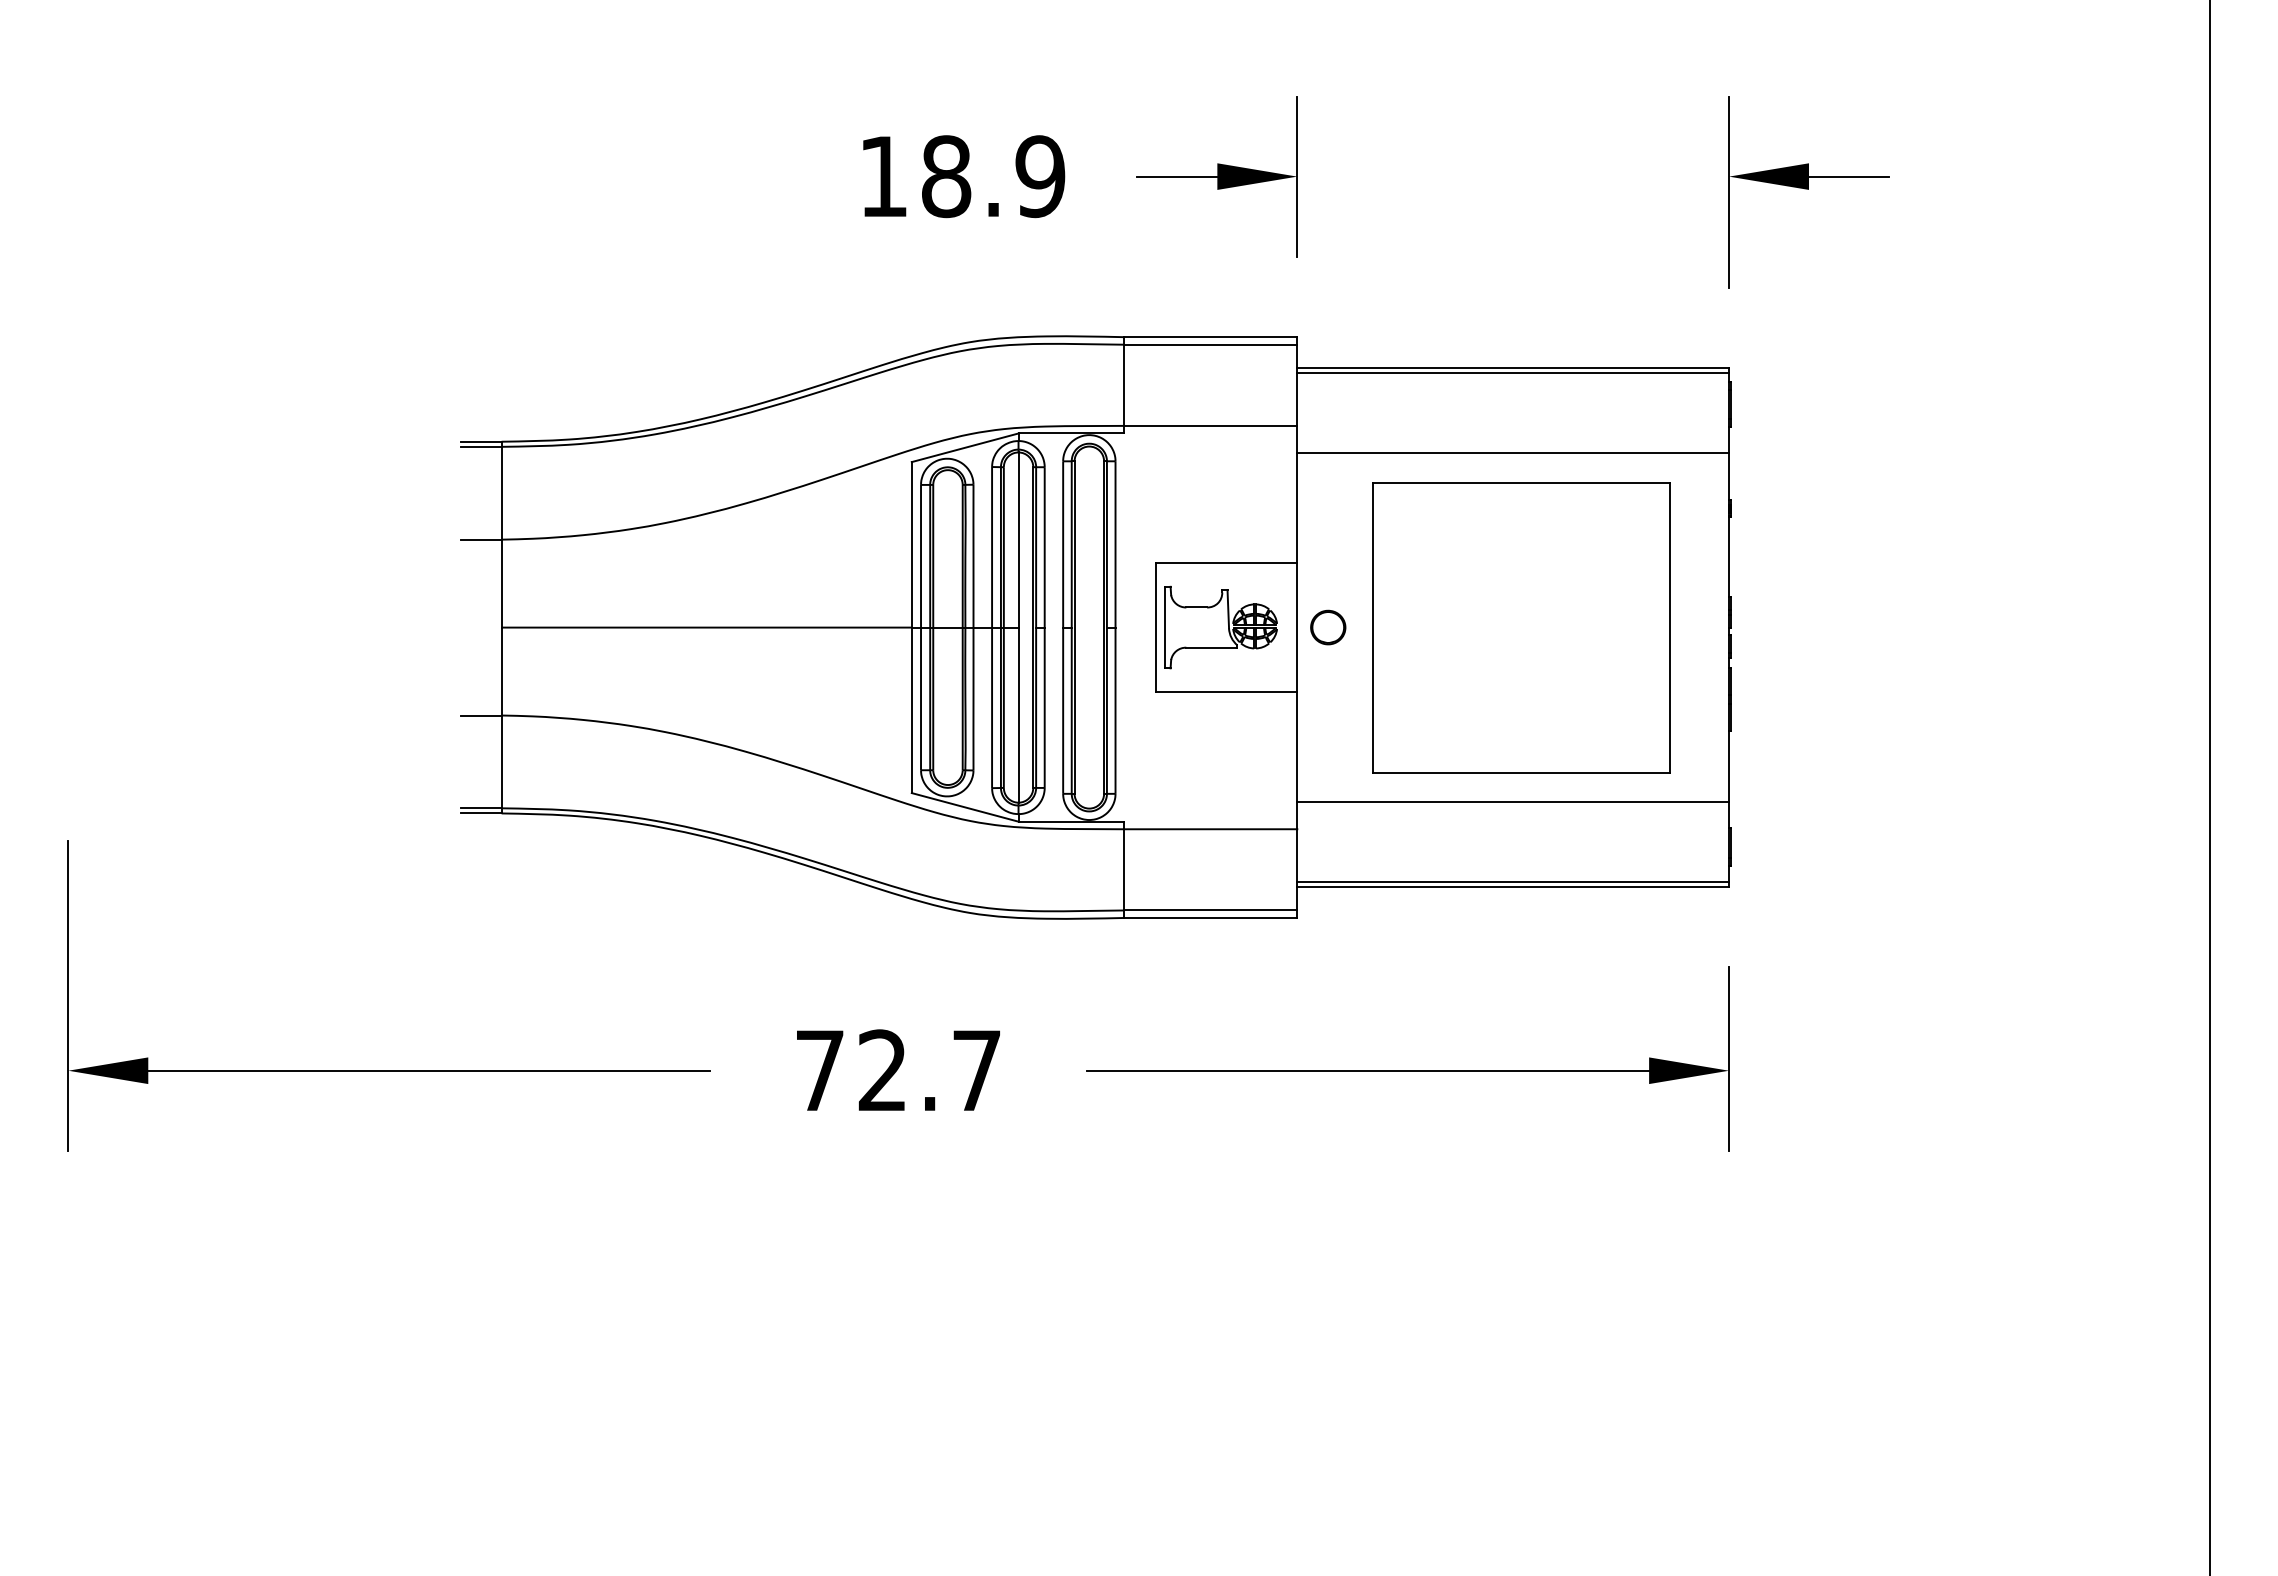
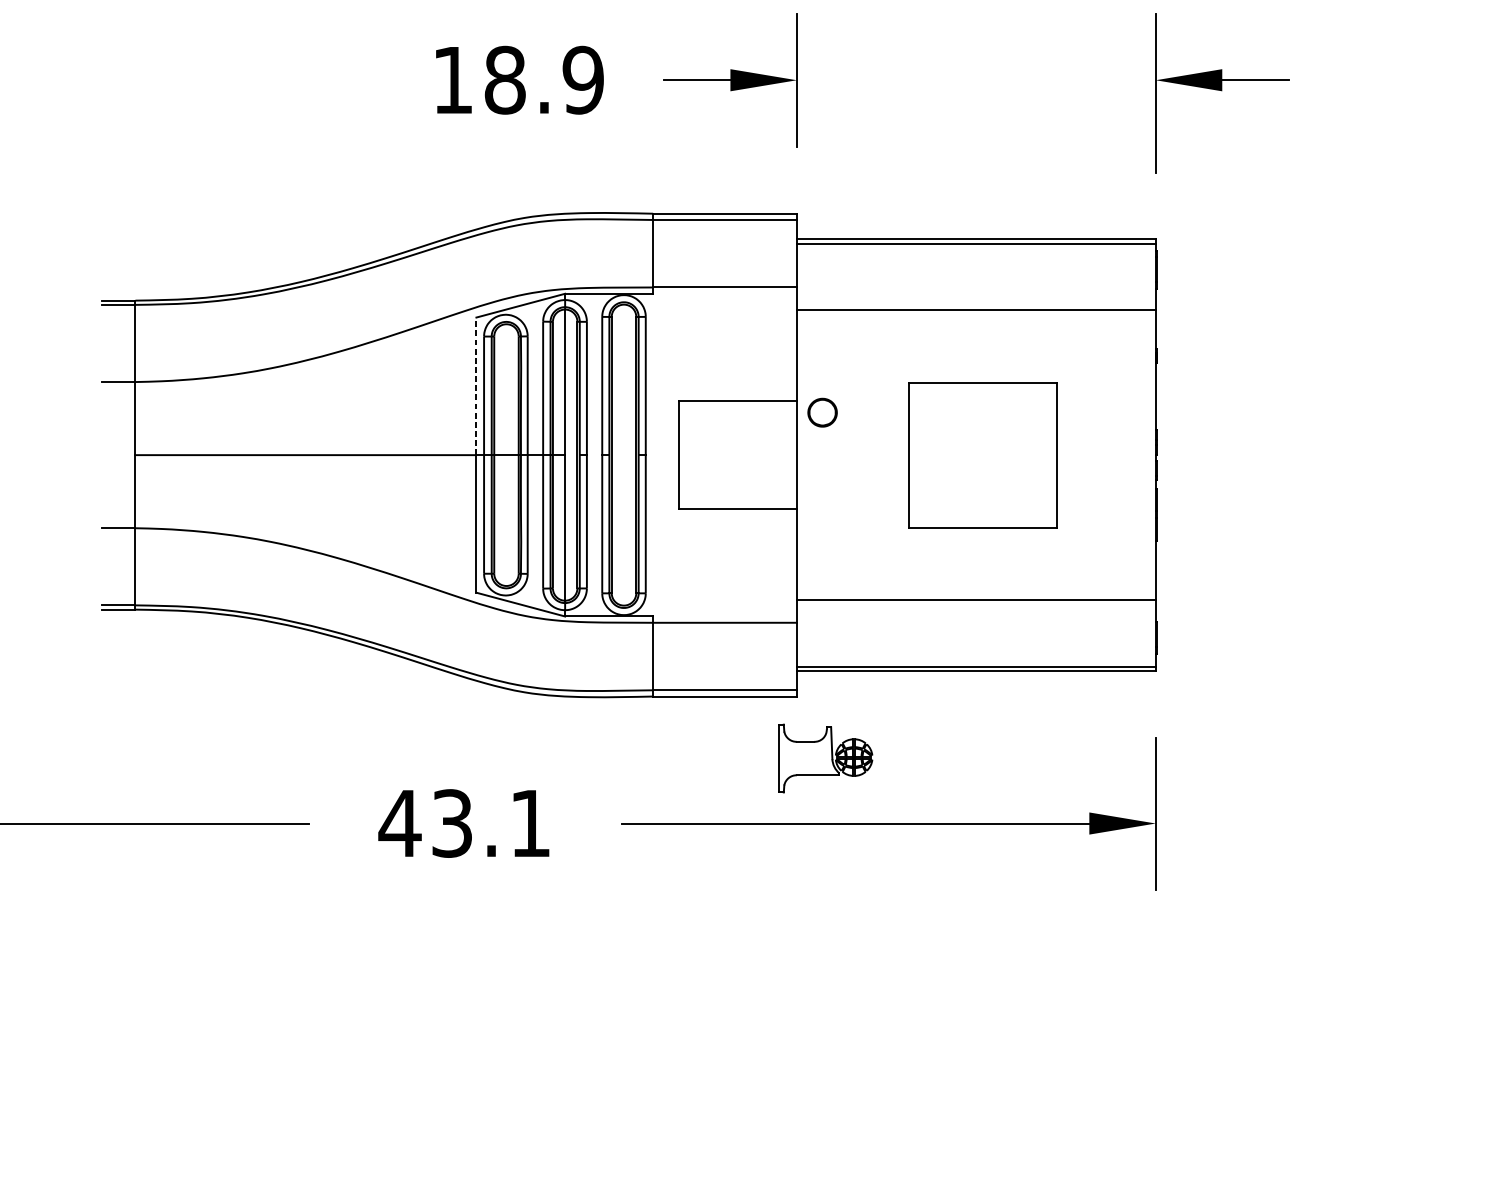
line: (911, 544) -> (476, 386), solid -> dashed
part: (1220, 627) -> (825, 758), moved
part: (1328, 627) -> (822, 412), moved
part: (1521, 627) -> (983, 455), size x0.6
text: (896, 1070) -> (463, 823), 72.7 -> 43.1

